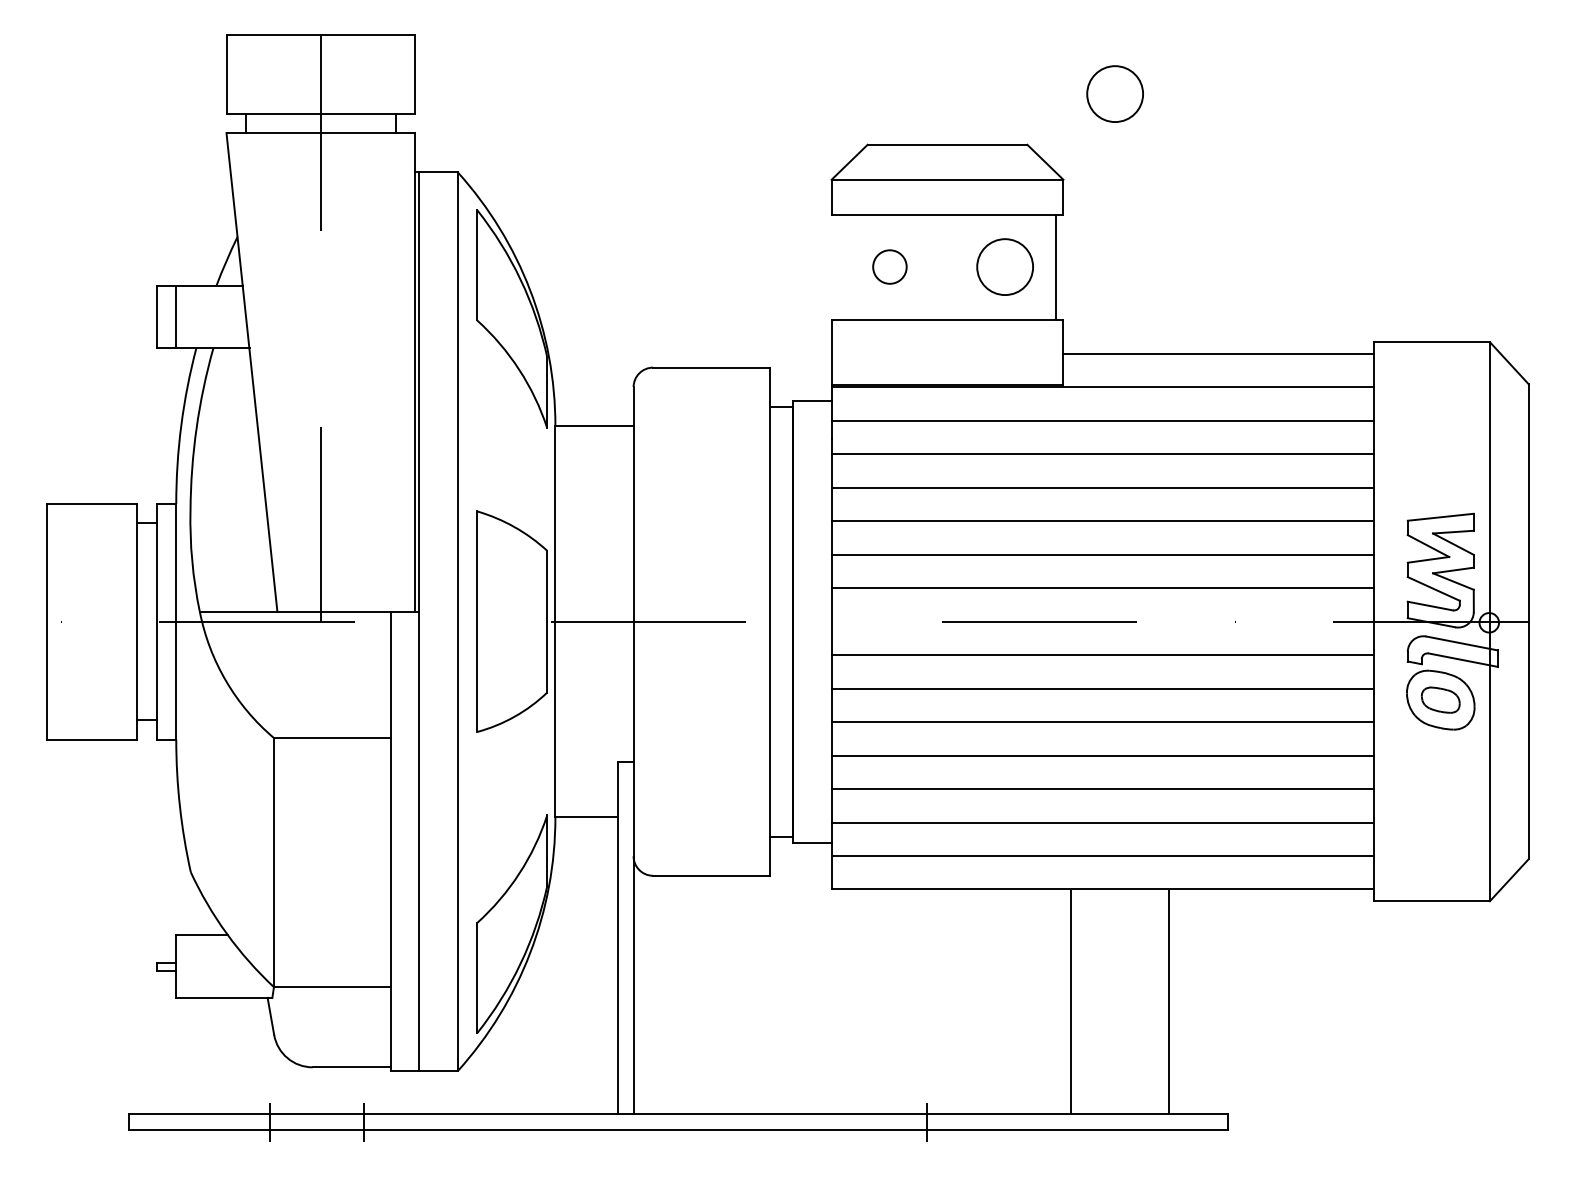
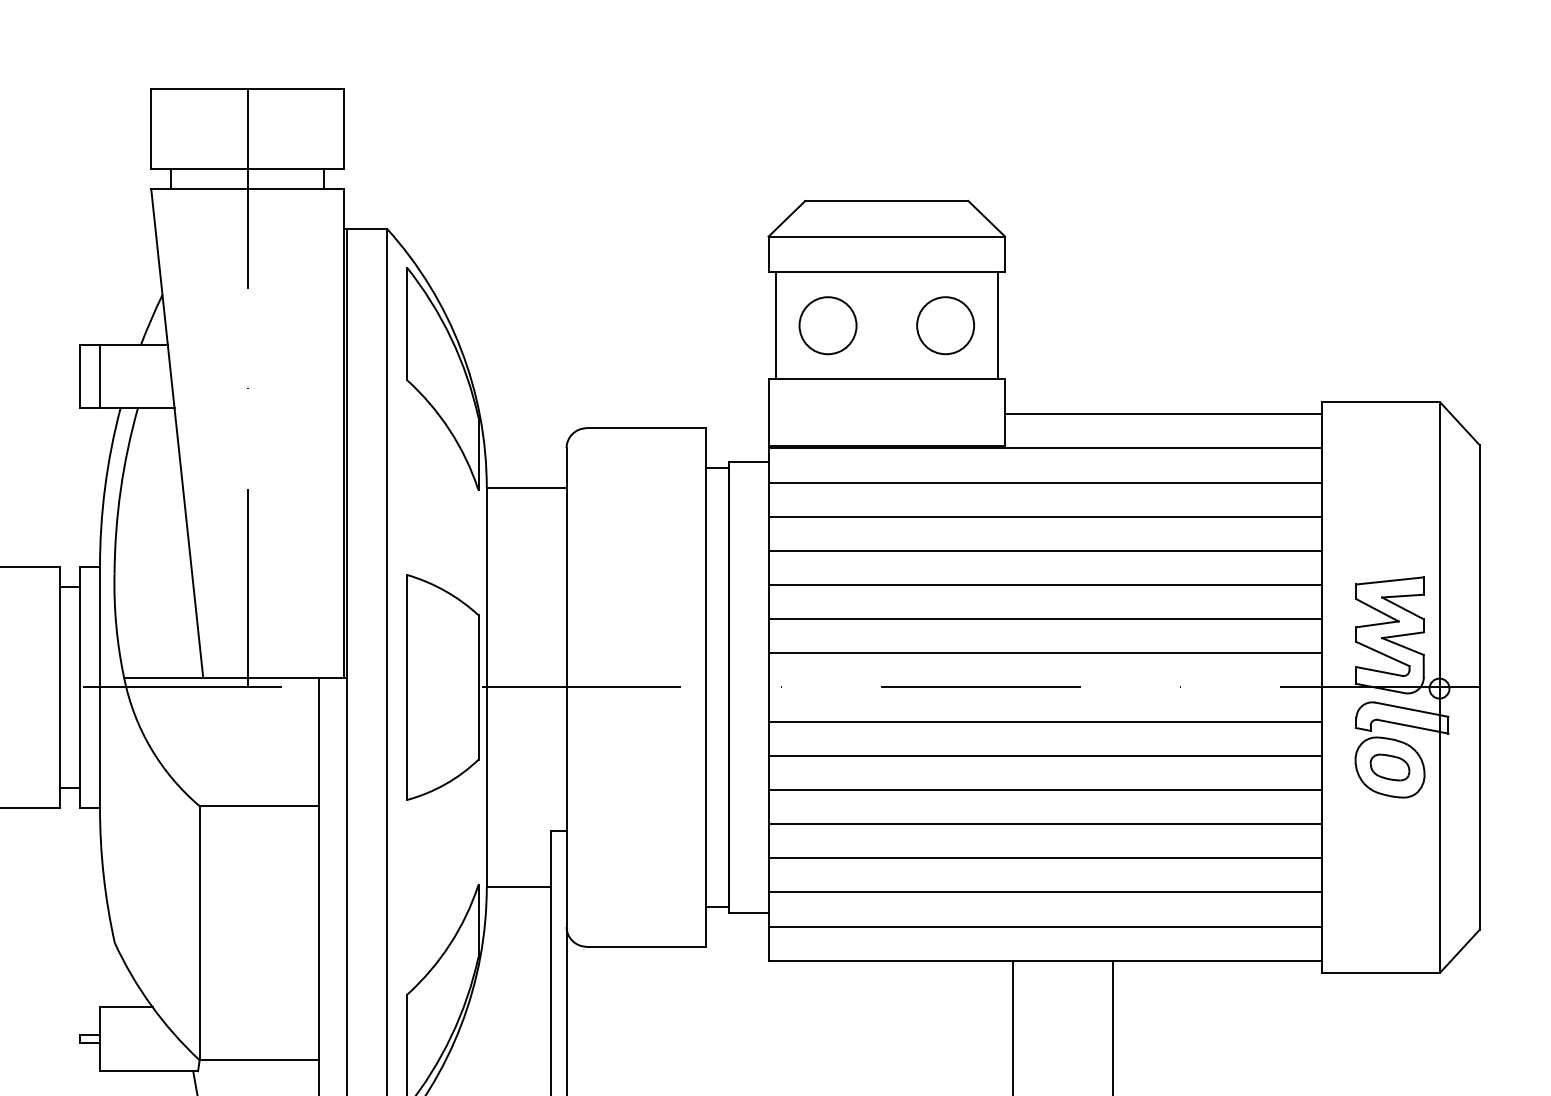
circle: (1114, 93) -> (1057, 148), removed
line: (838, 266) -> (775, 325), added
circle: (889, 266) -> (827, 325), size x1.67

